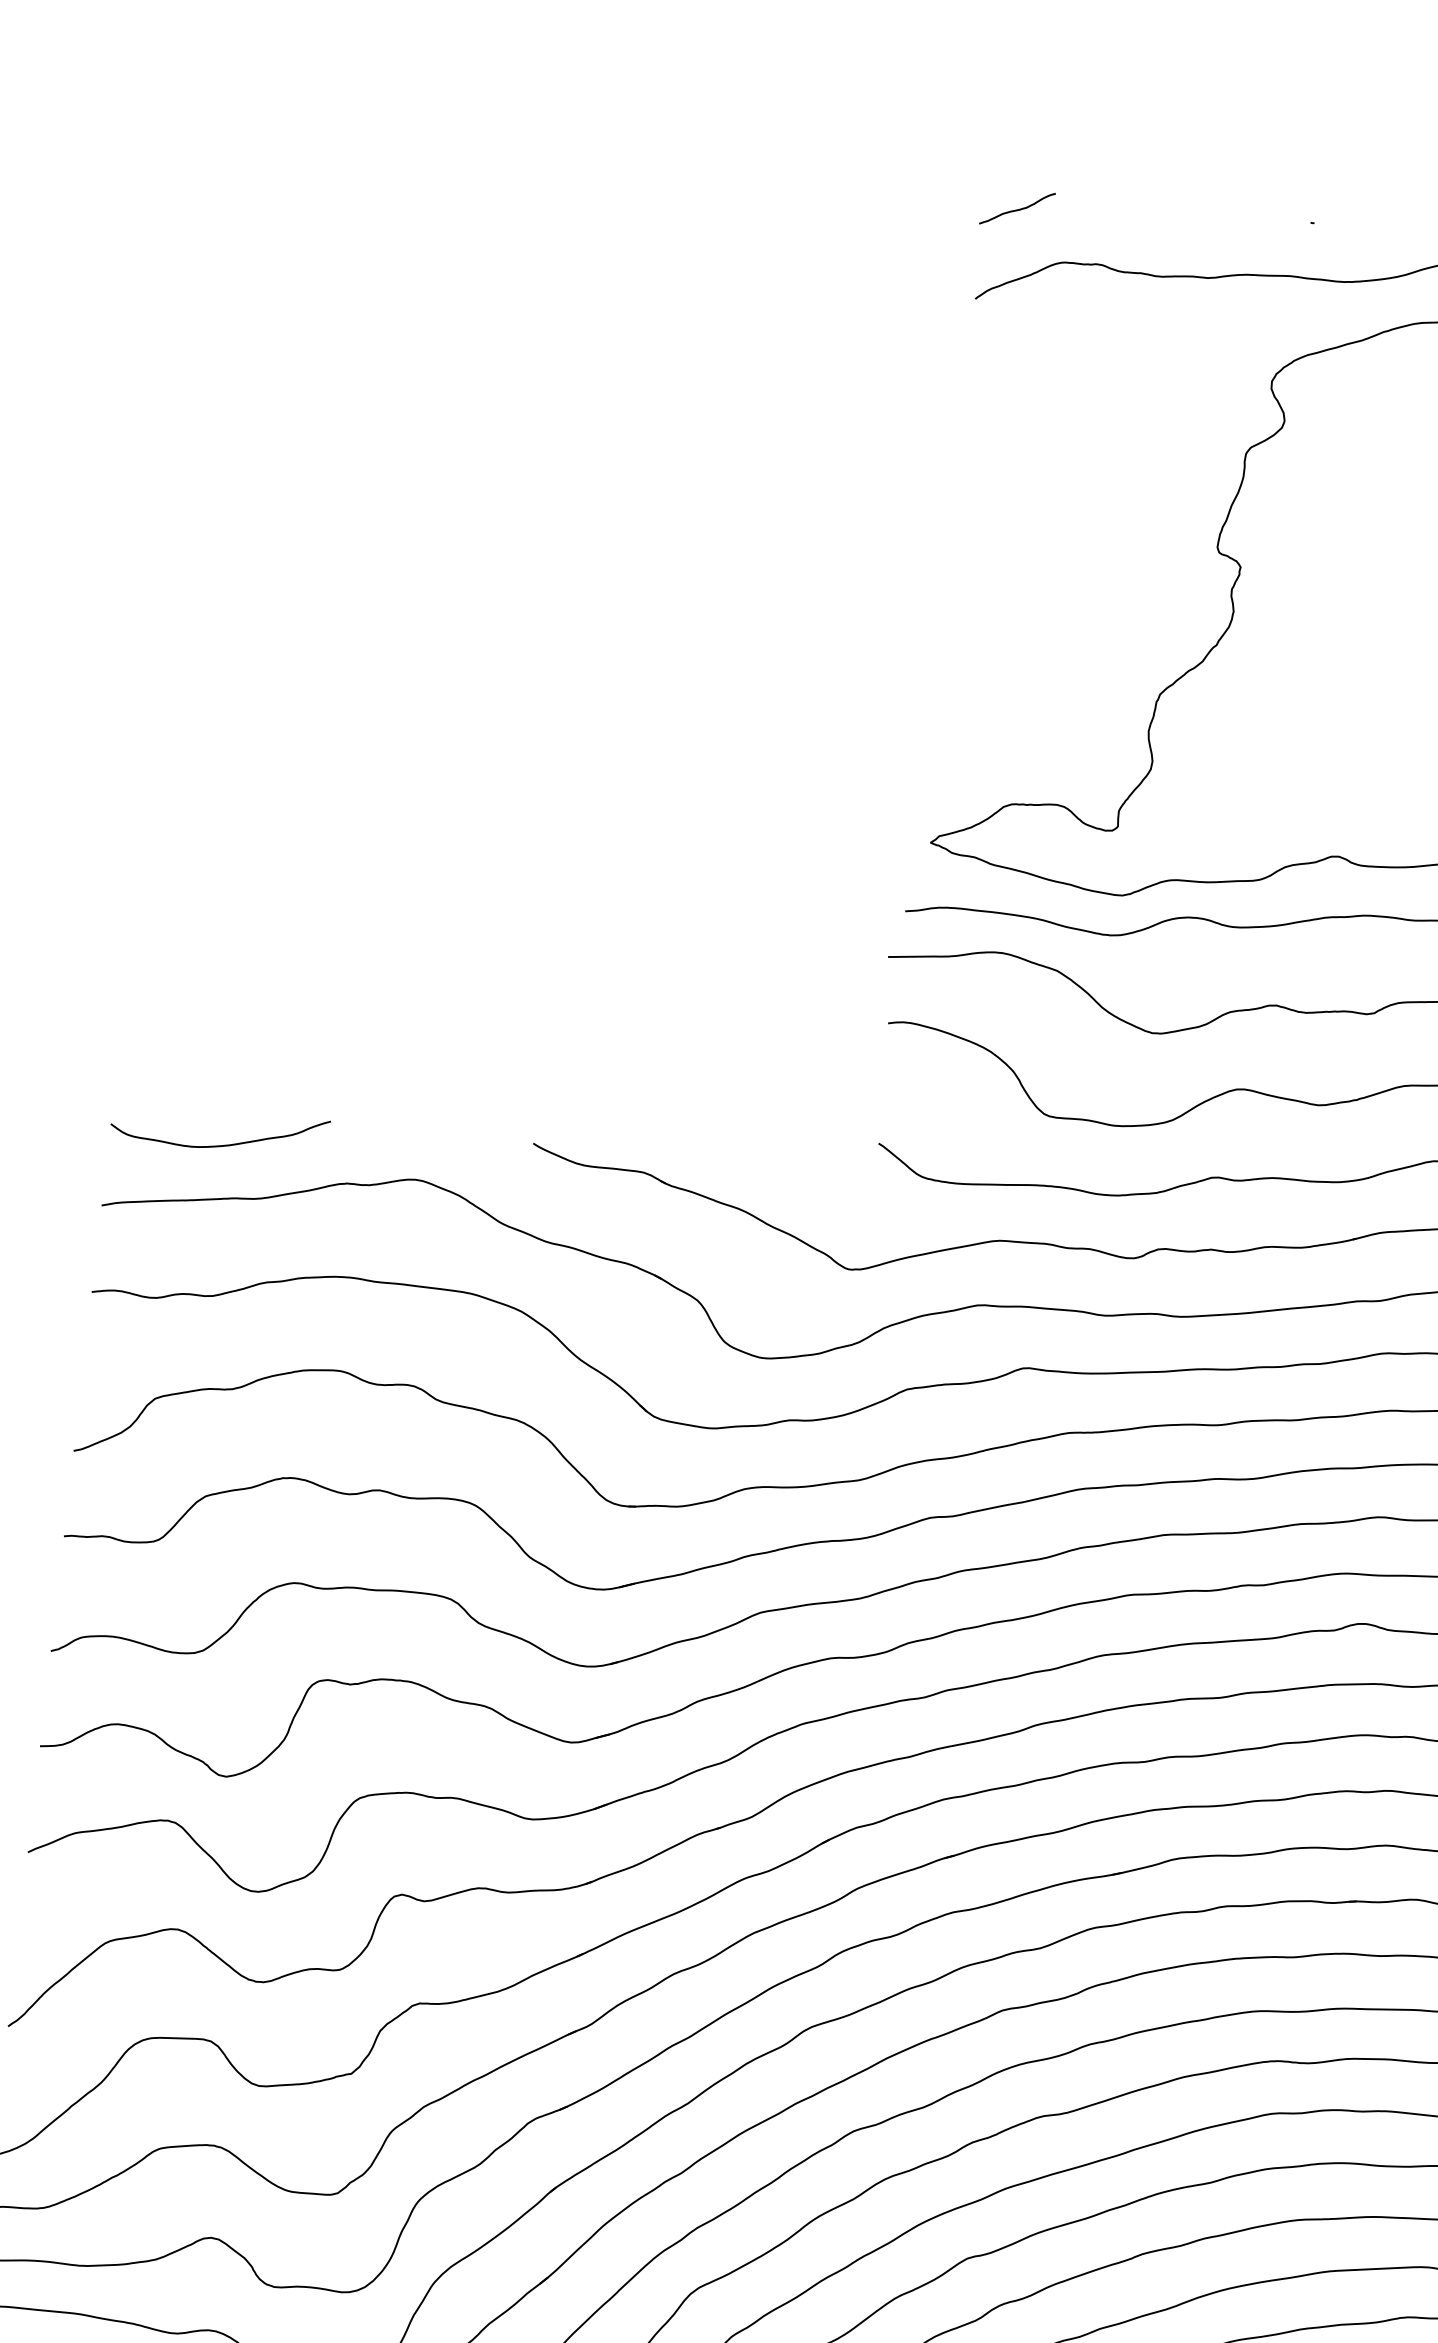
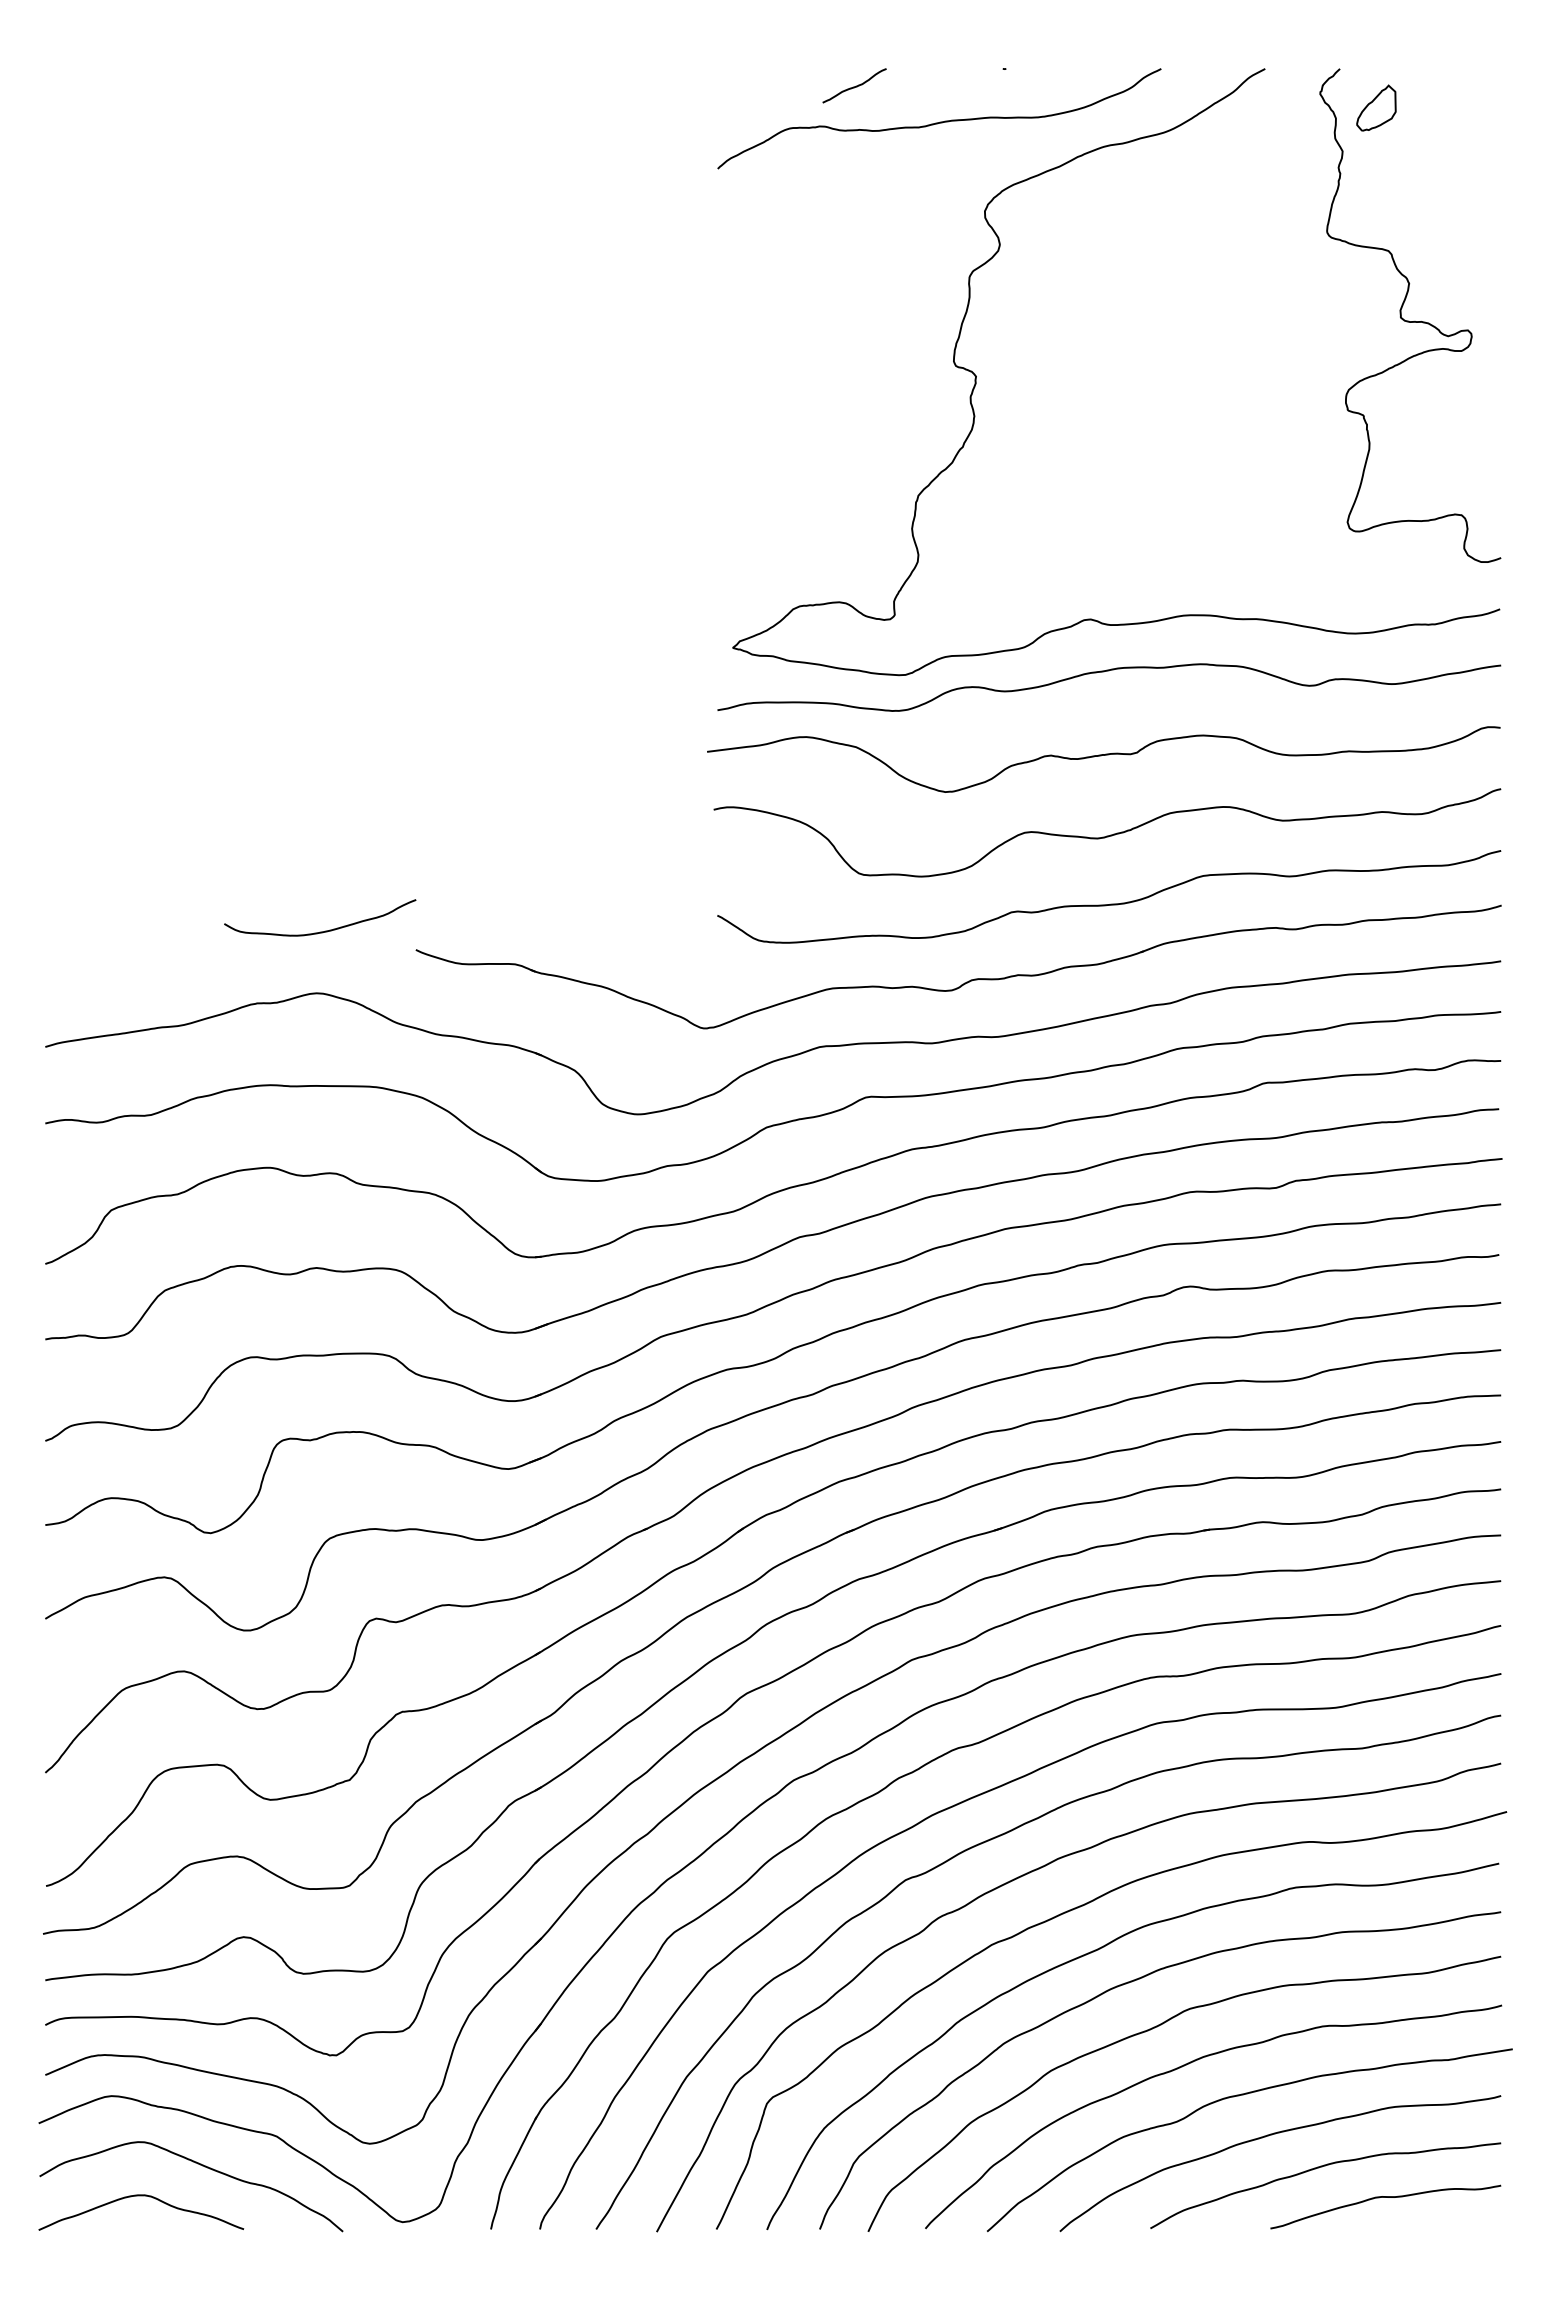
curve: (1017, 209) -> (854, 86), moved
curve: (224, 1144) -> (325, 930), moved

